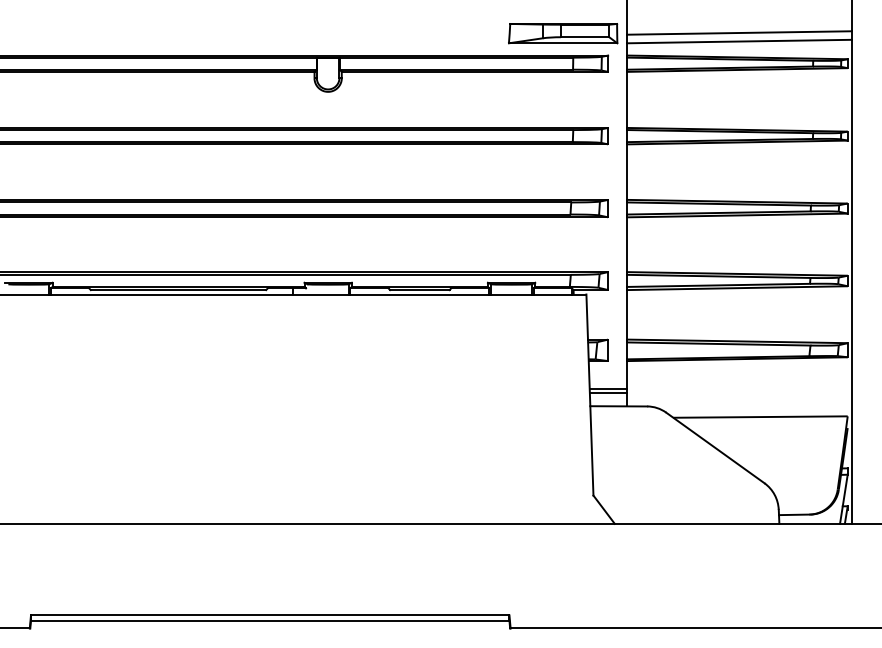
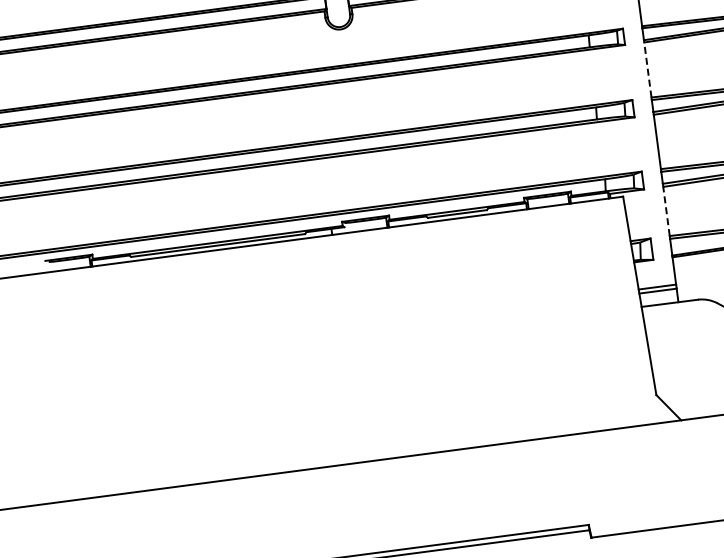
line: (627, 172) -> (647, 70), solid -> dashed
line: (627, 314) -> (666, 211), solid -> dashed

